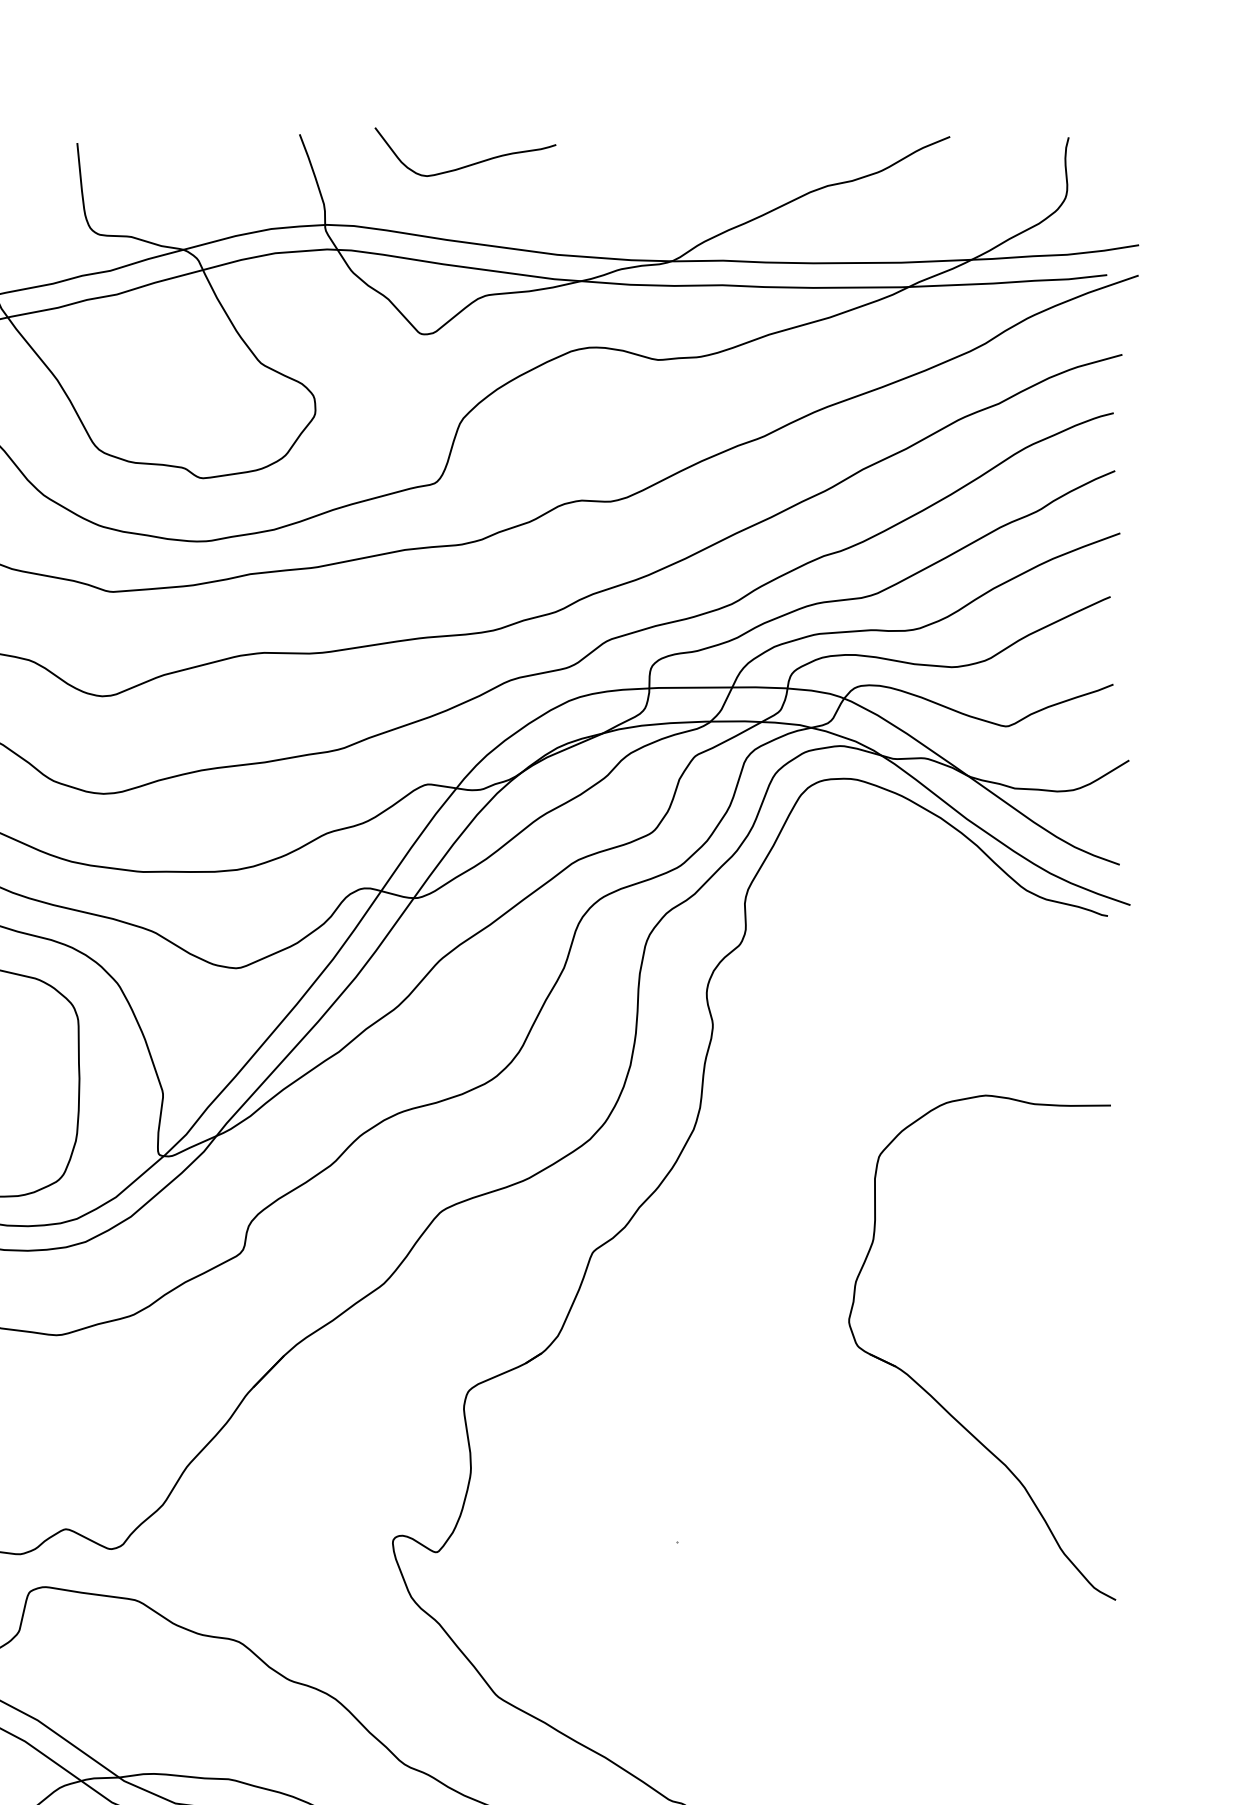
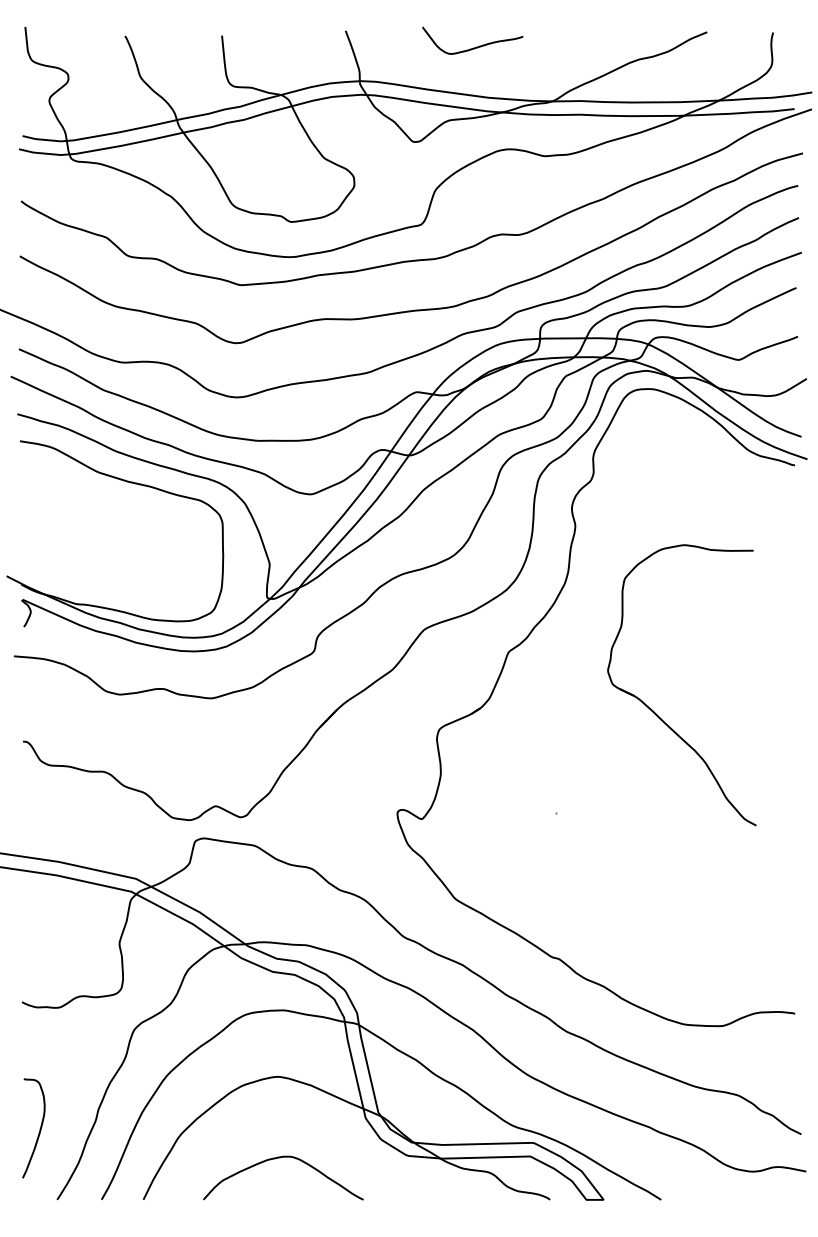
curve: (466, 164) -> (473, 47), moved
part: (932, 1394) -> (654, 711), moved

